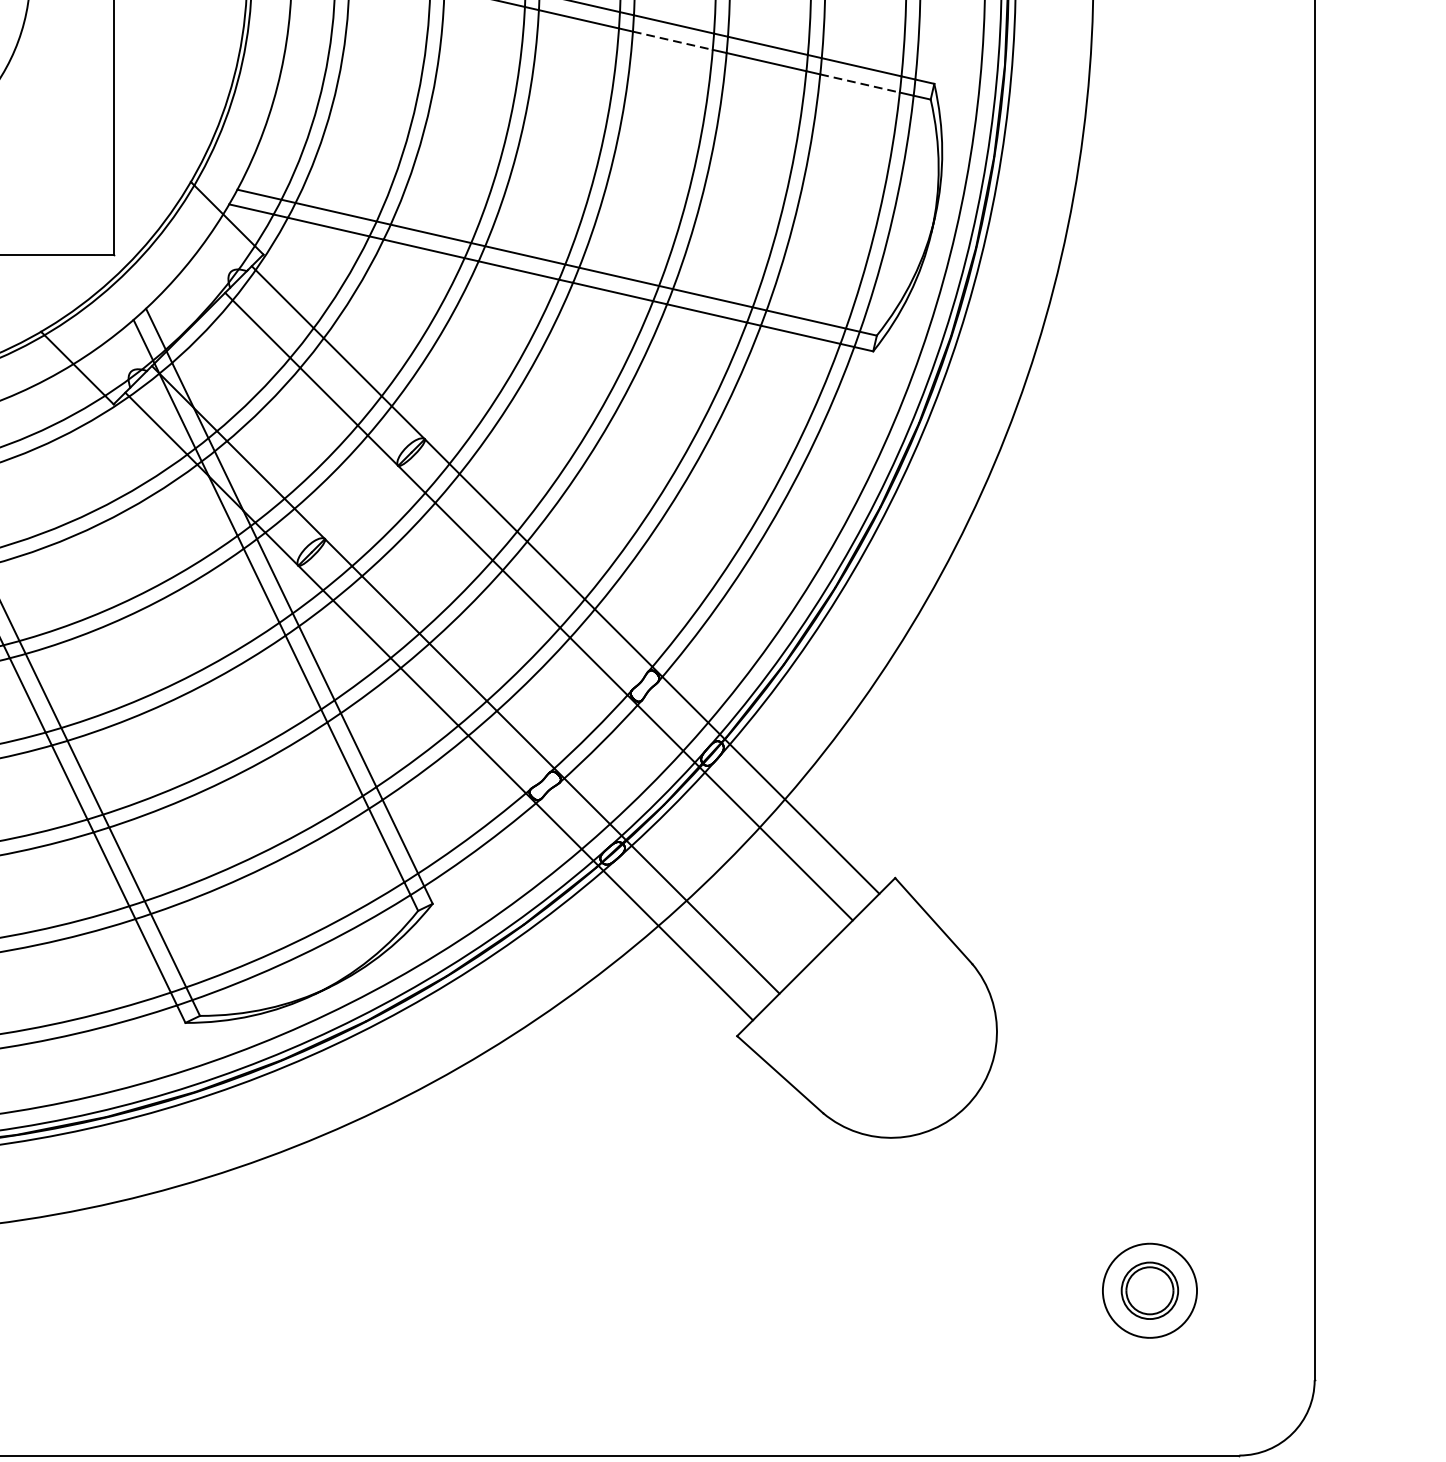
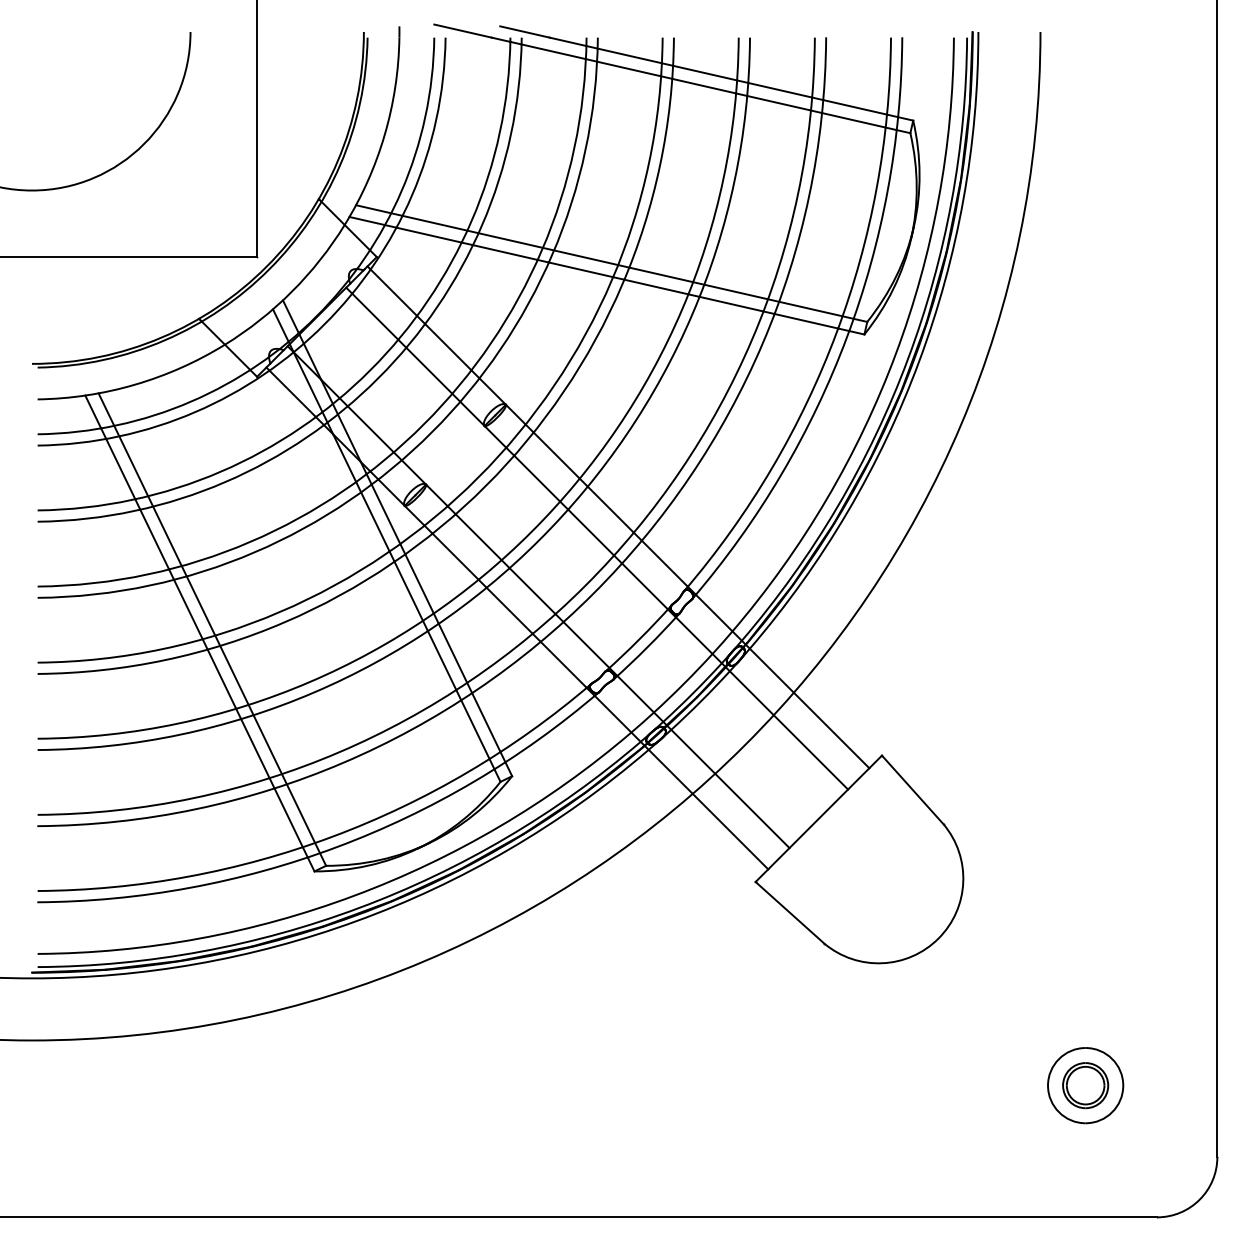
line: (673, 41) -> (704, 86), dashed -> solid
line: (859, 83) -> (853, 120), dashed -> solid

